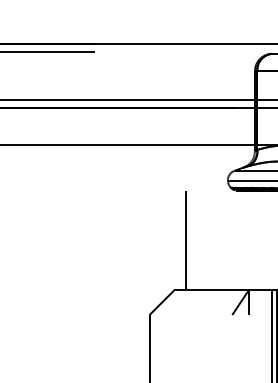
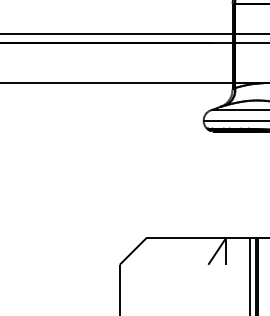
line: (185, 240) -> (158, 184), removed

